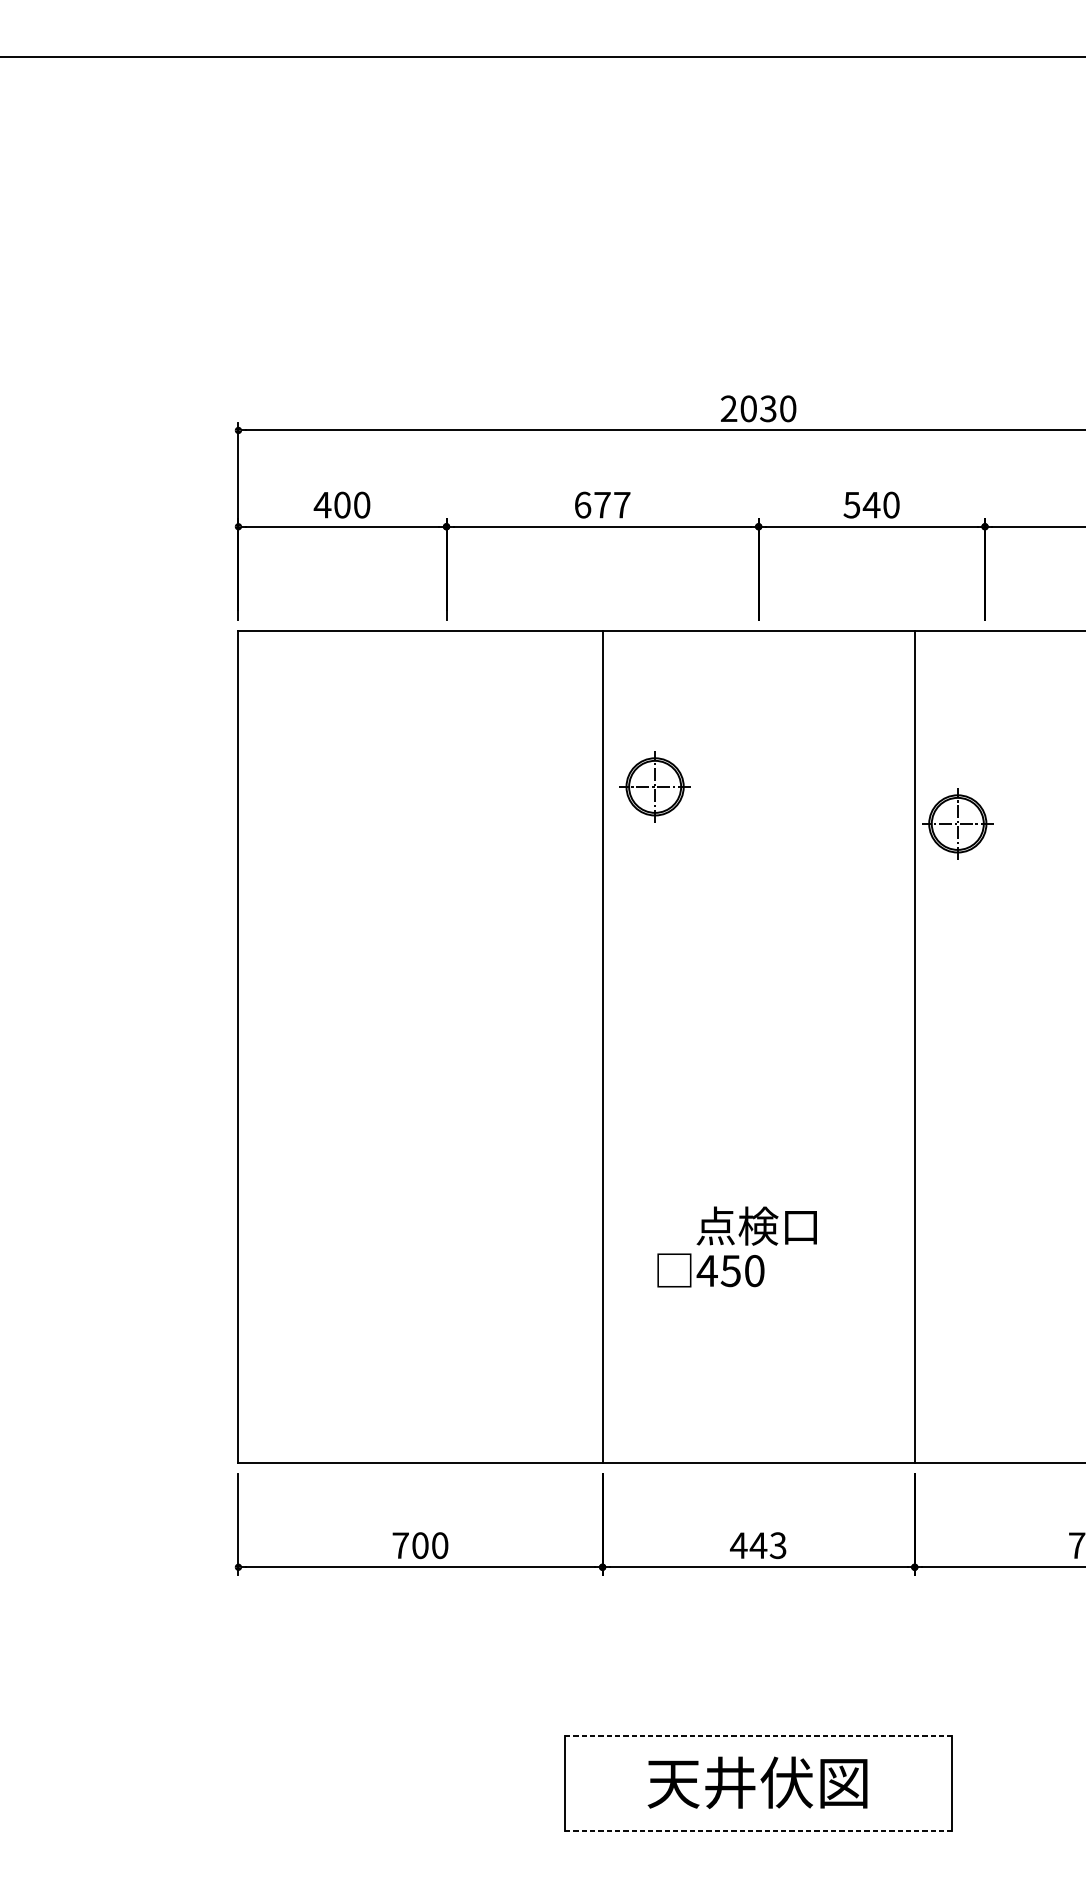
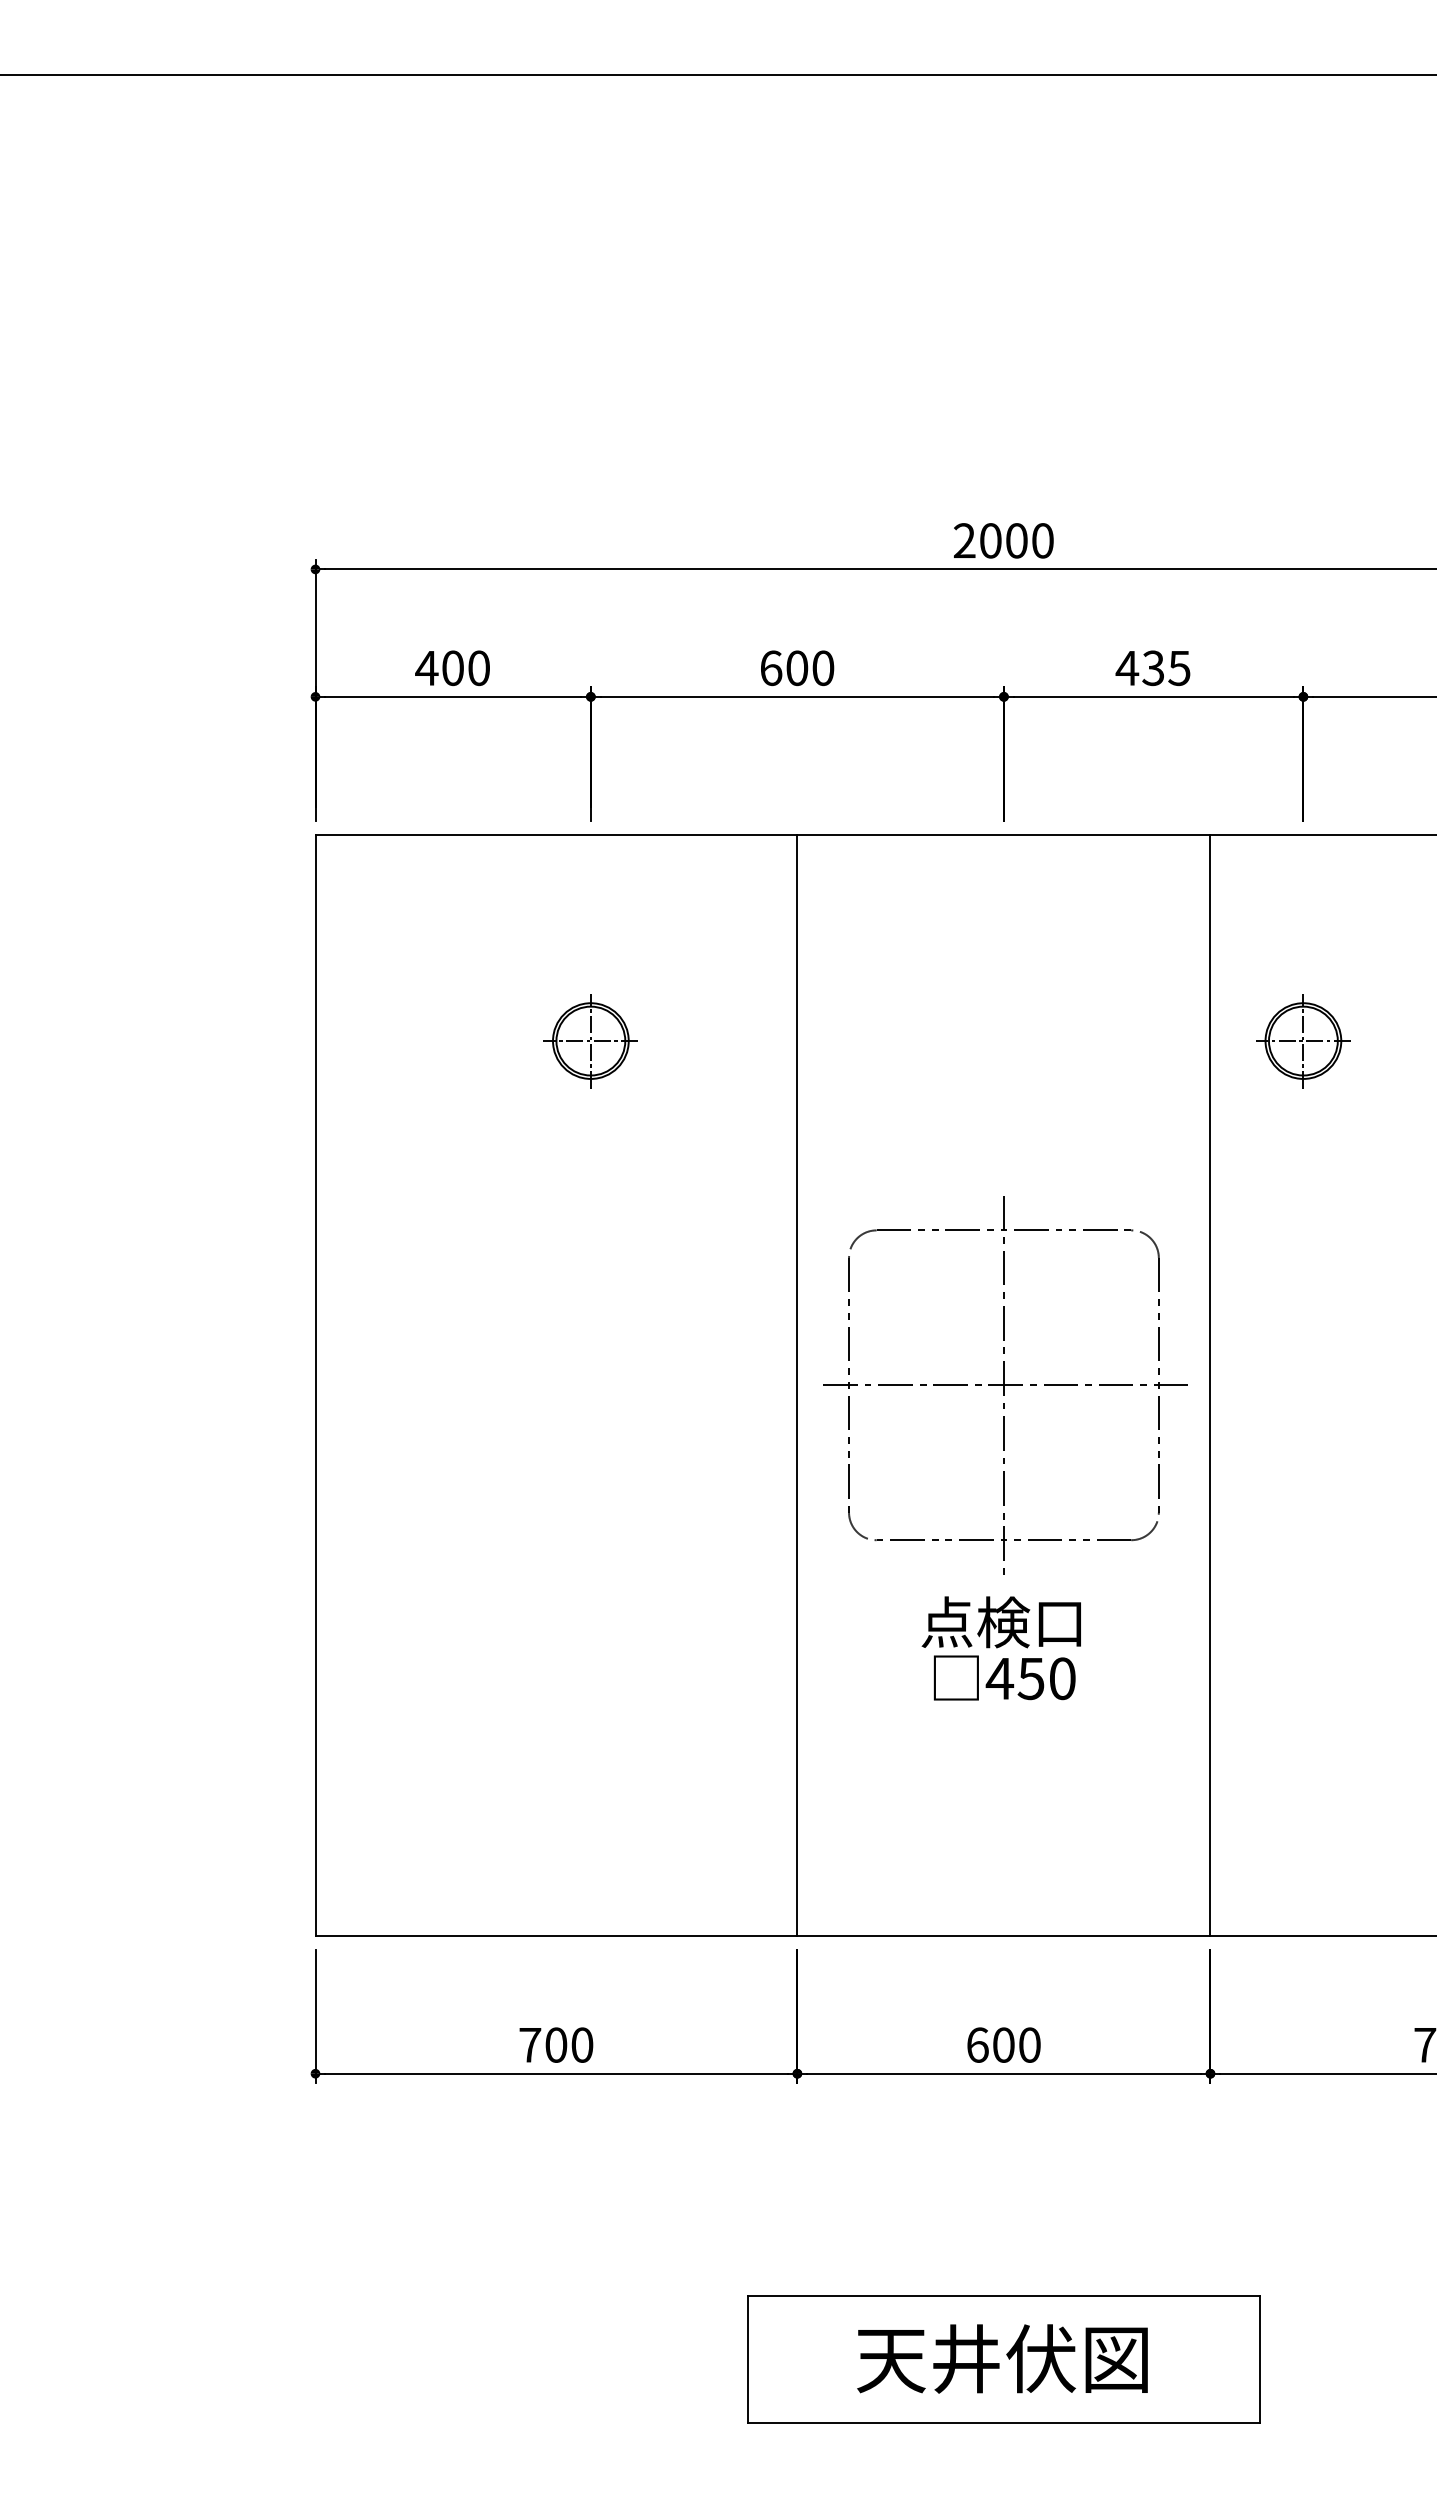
text: (768, 408) -> (1016, 540), 2030 -> 2000
text: (612, 505) -> (810, 668), 677 -> 600
text: (870, 505) -> (1152, 668), 540 -> 435
part: (654, 787) -> (590, 1041), moved
part: (957, 824) -> (1303, 1041), moved
part: (759, 1047) -> (1005, 1385), added
text: (710, 1270) -> (1004, 1677), moved
text: (757, 1545) -> (1002, 2044), 443 -> 600
line: (759, 1735) -> (1004, 2296), dashed -> solid
line: (759, 1831) -> (1004, 2423), dashed -> solid

